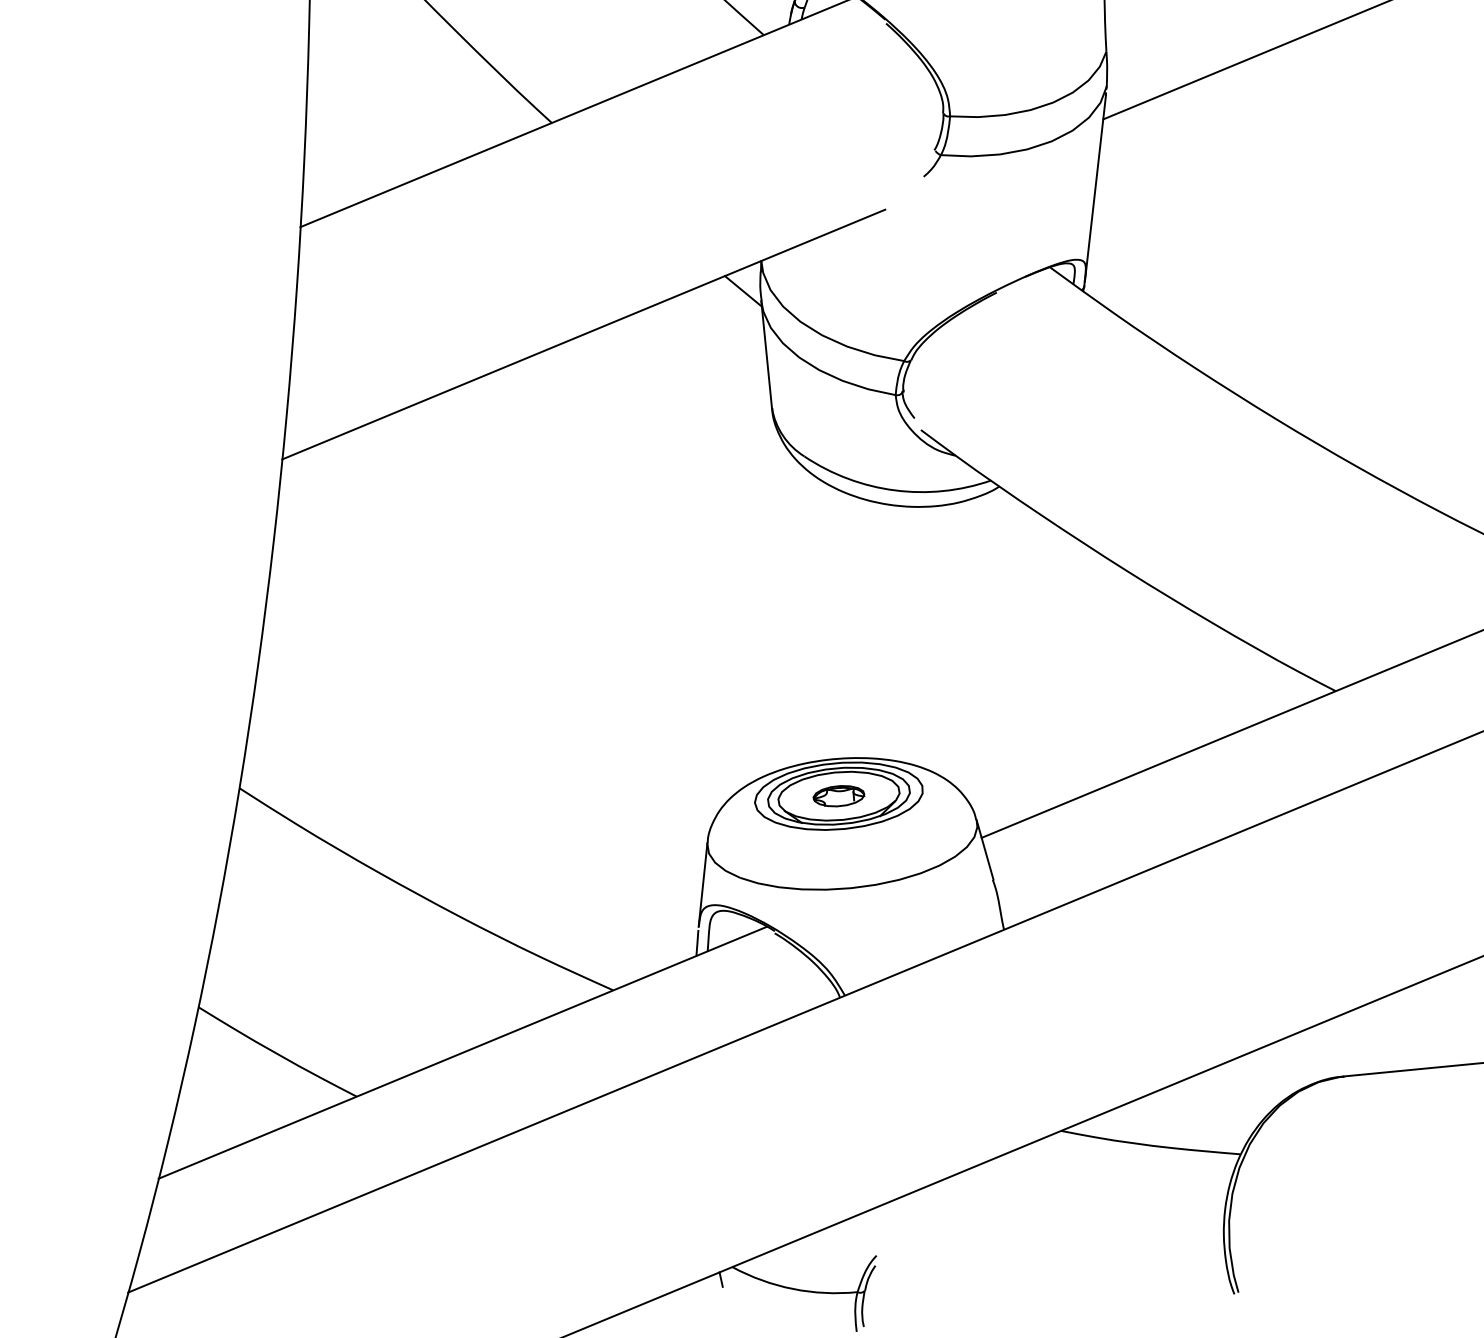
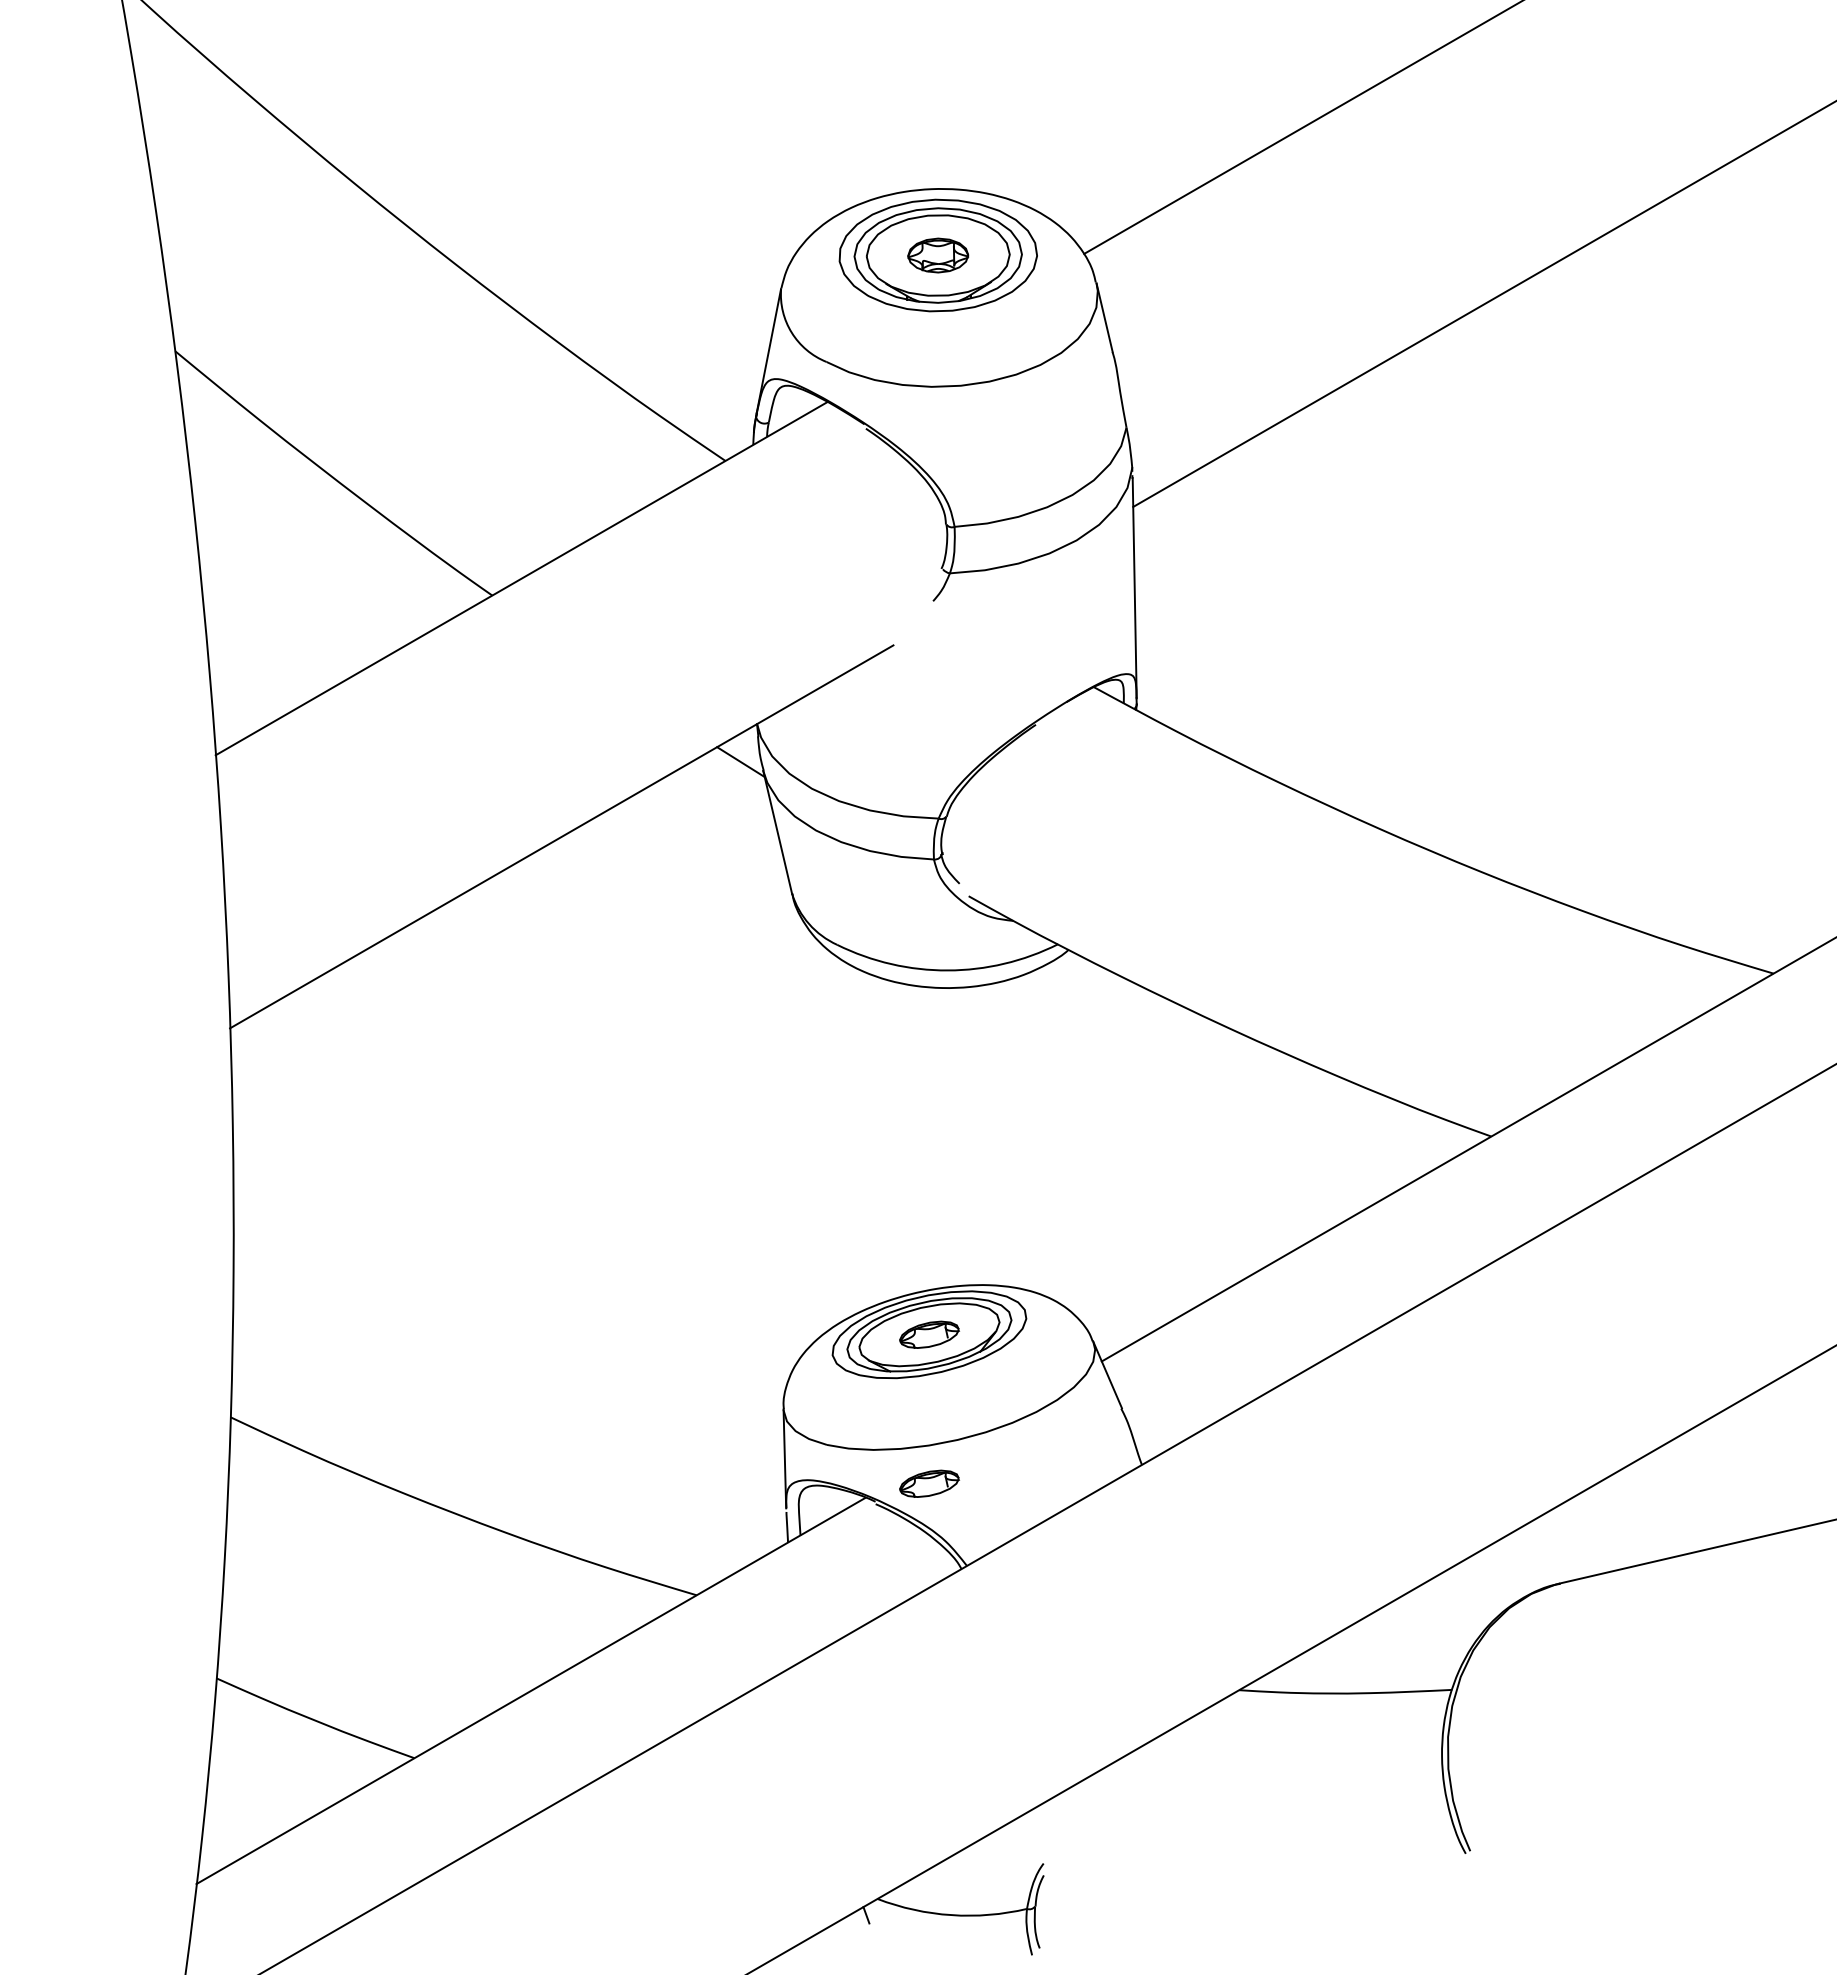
part: (822, 921) -> (929, 1483), added

